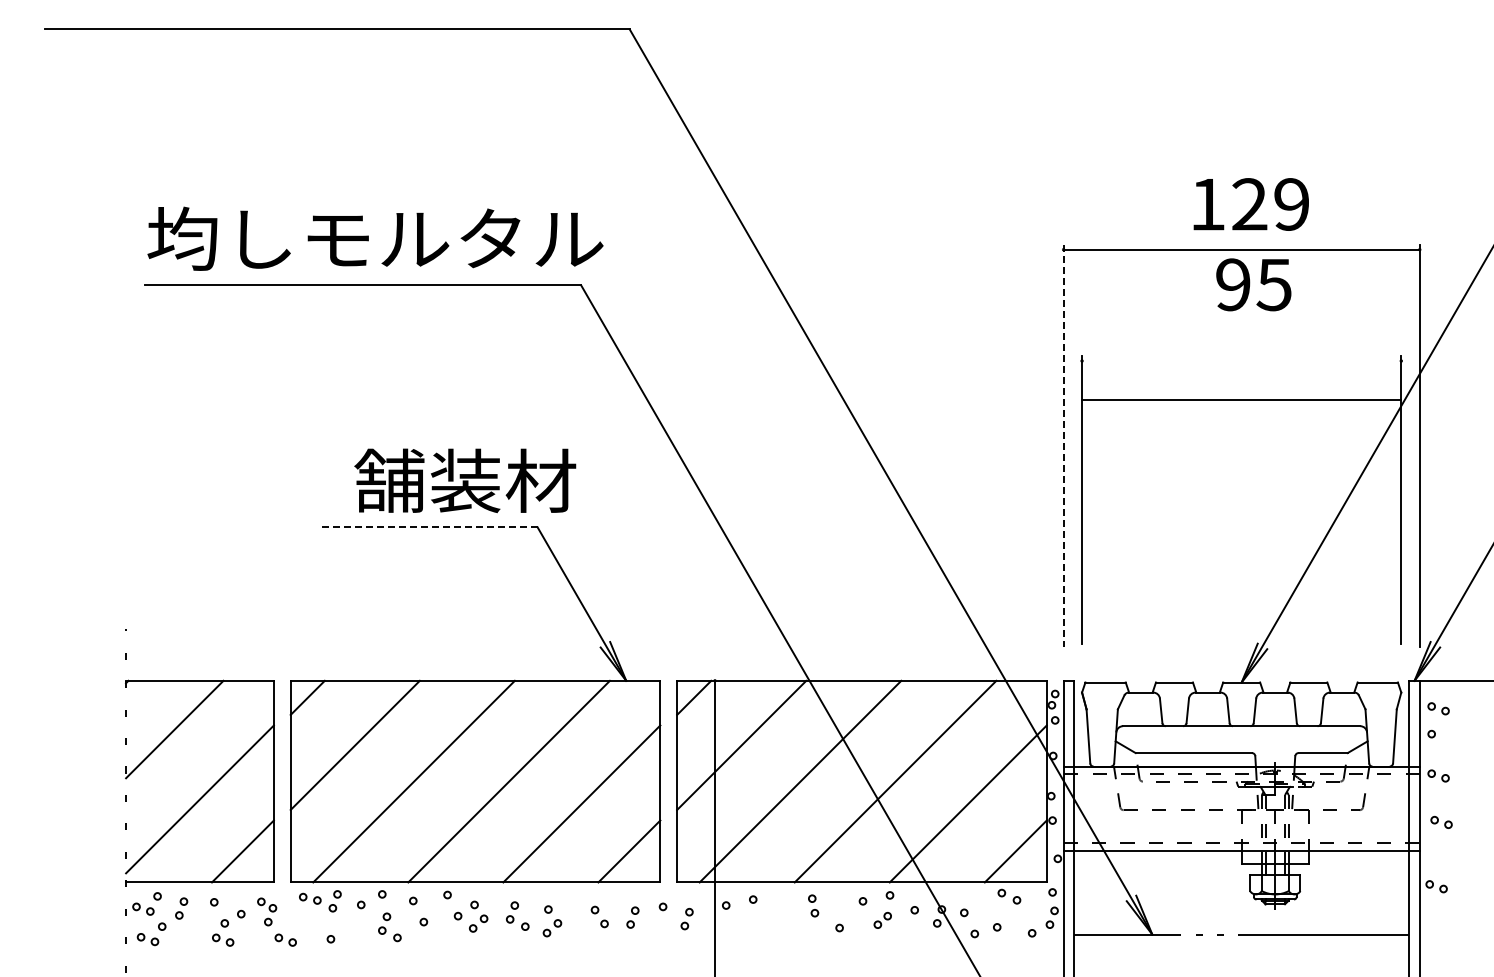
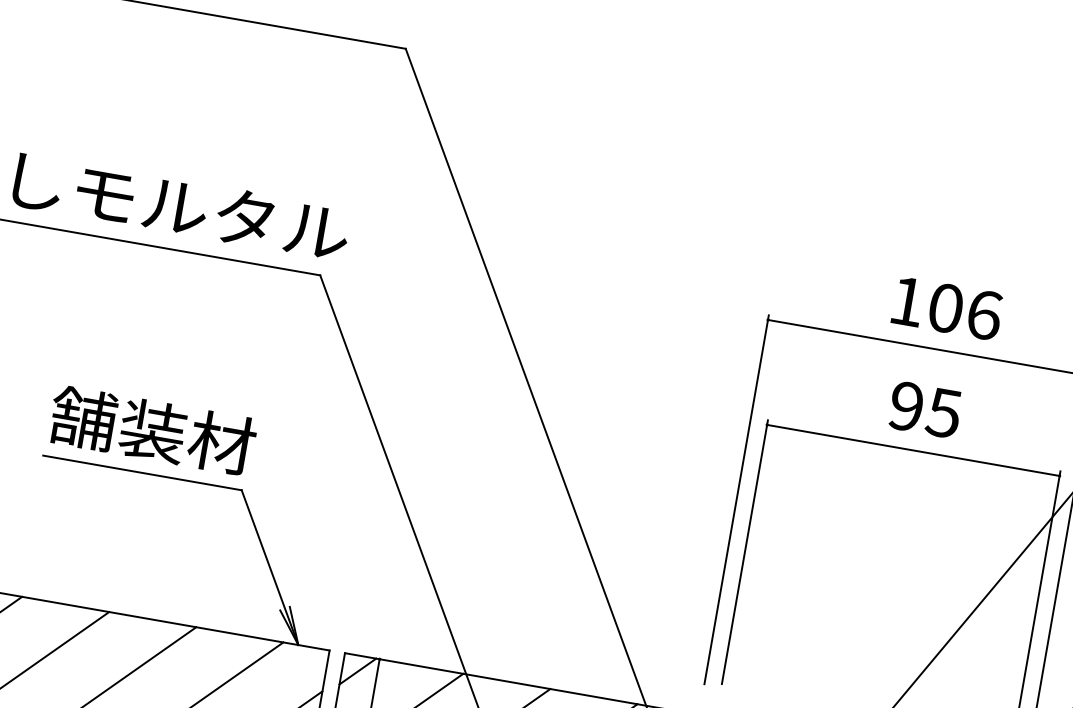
text: (1270, 204) -> (964, 311), 129 -> 106
text: (1253, 284) -> (925, 409), moved
line: (1241, 400) -> (913, 450), moved
line: (1063, 446) -> (736, 500), dashed -> solid
text: (465, 480) -> (152, 430), moved
line: (428, 527) -> (141, 472), dashed -> solid

